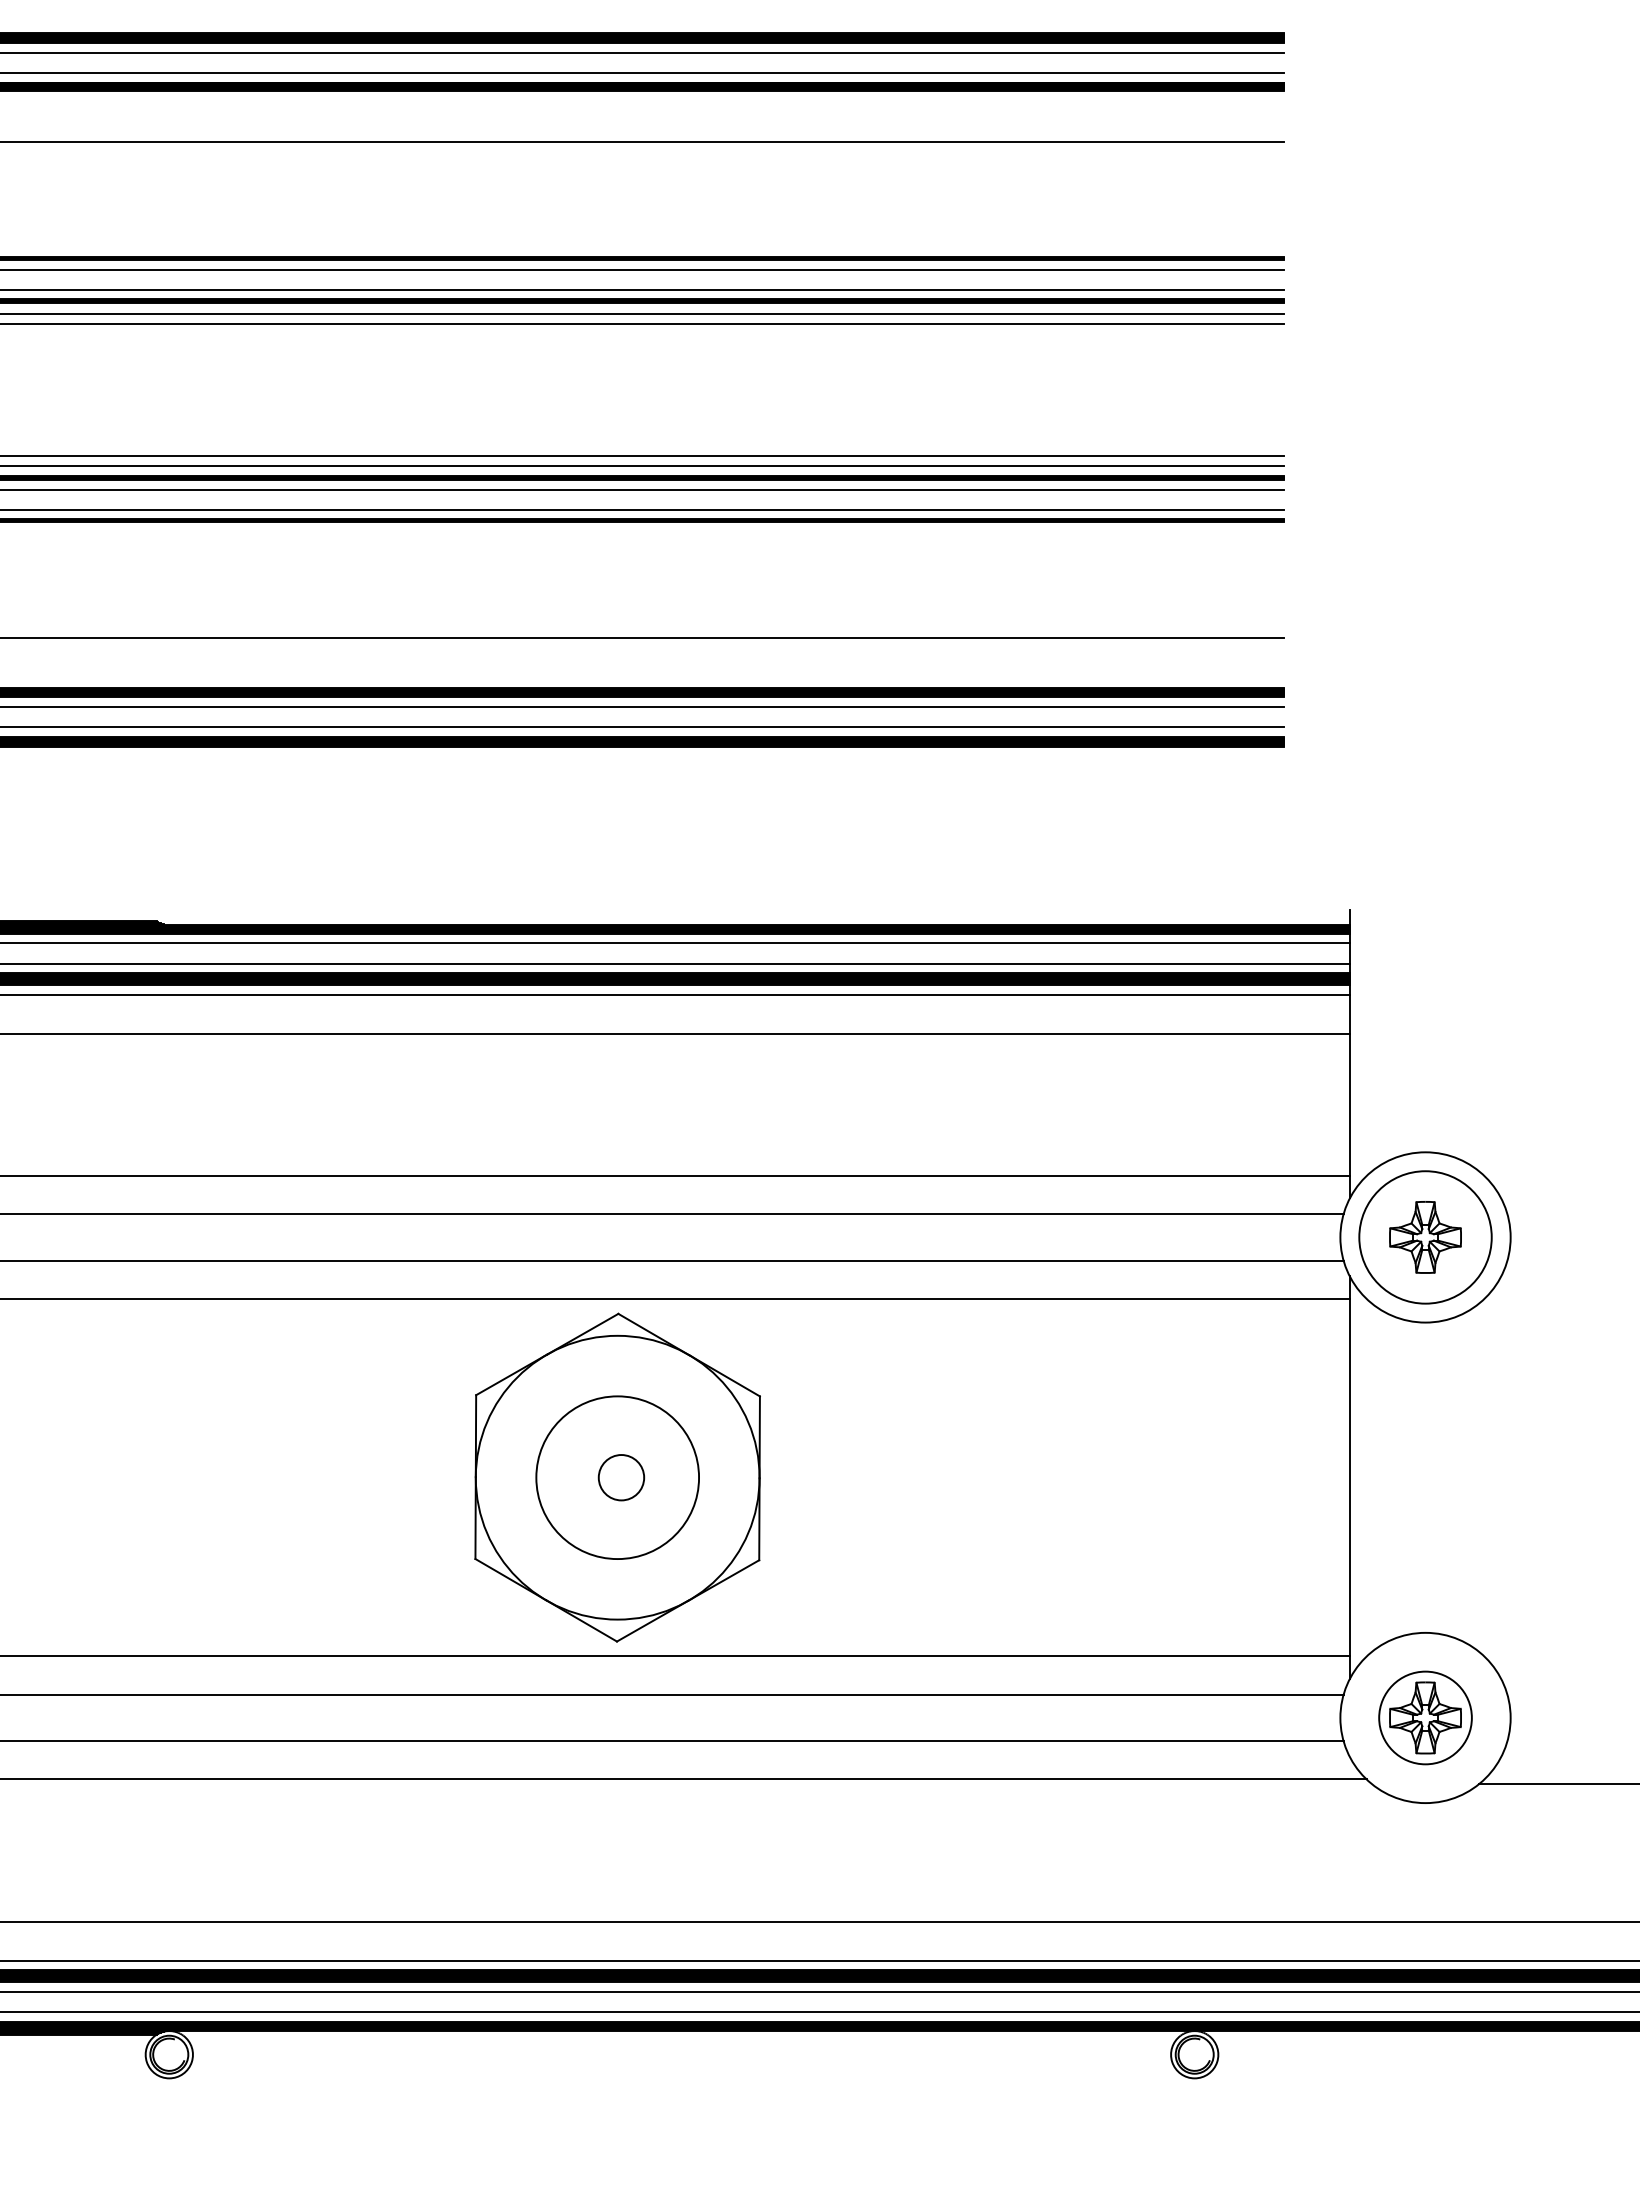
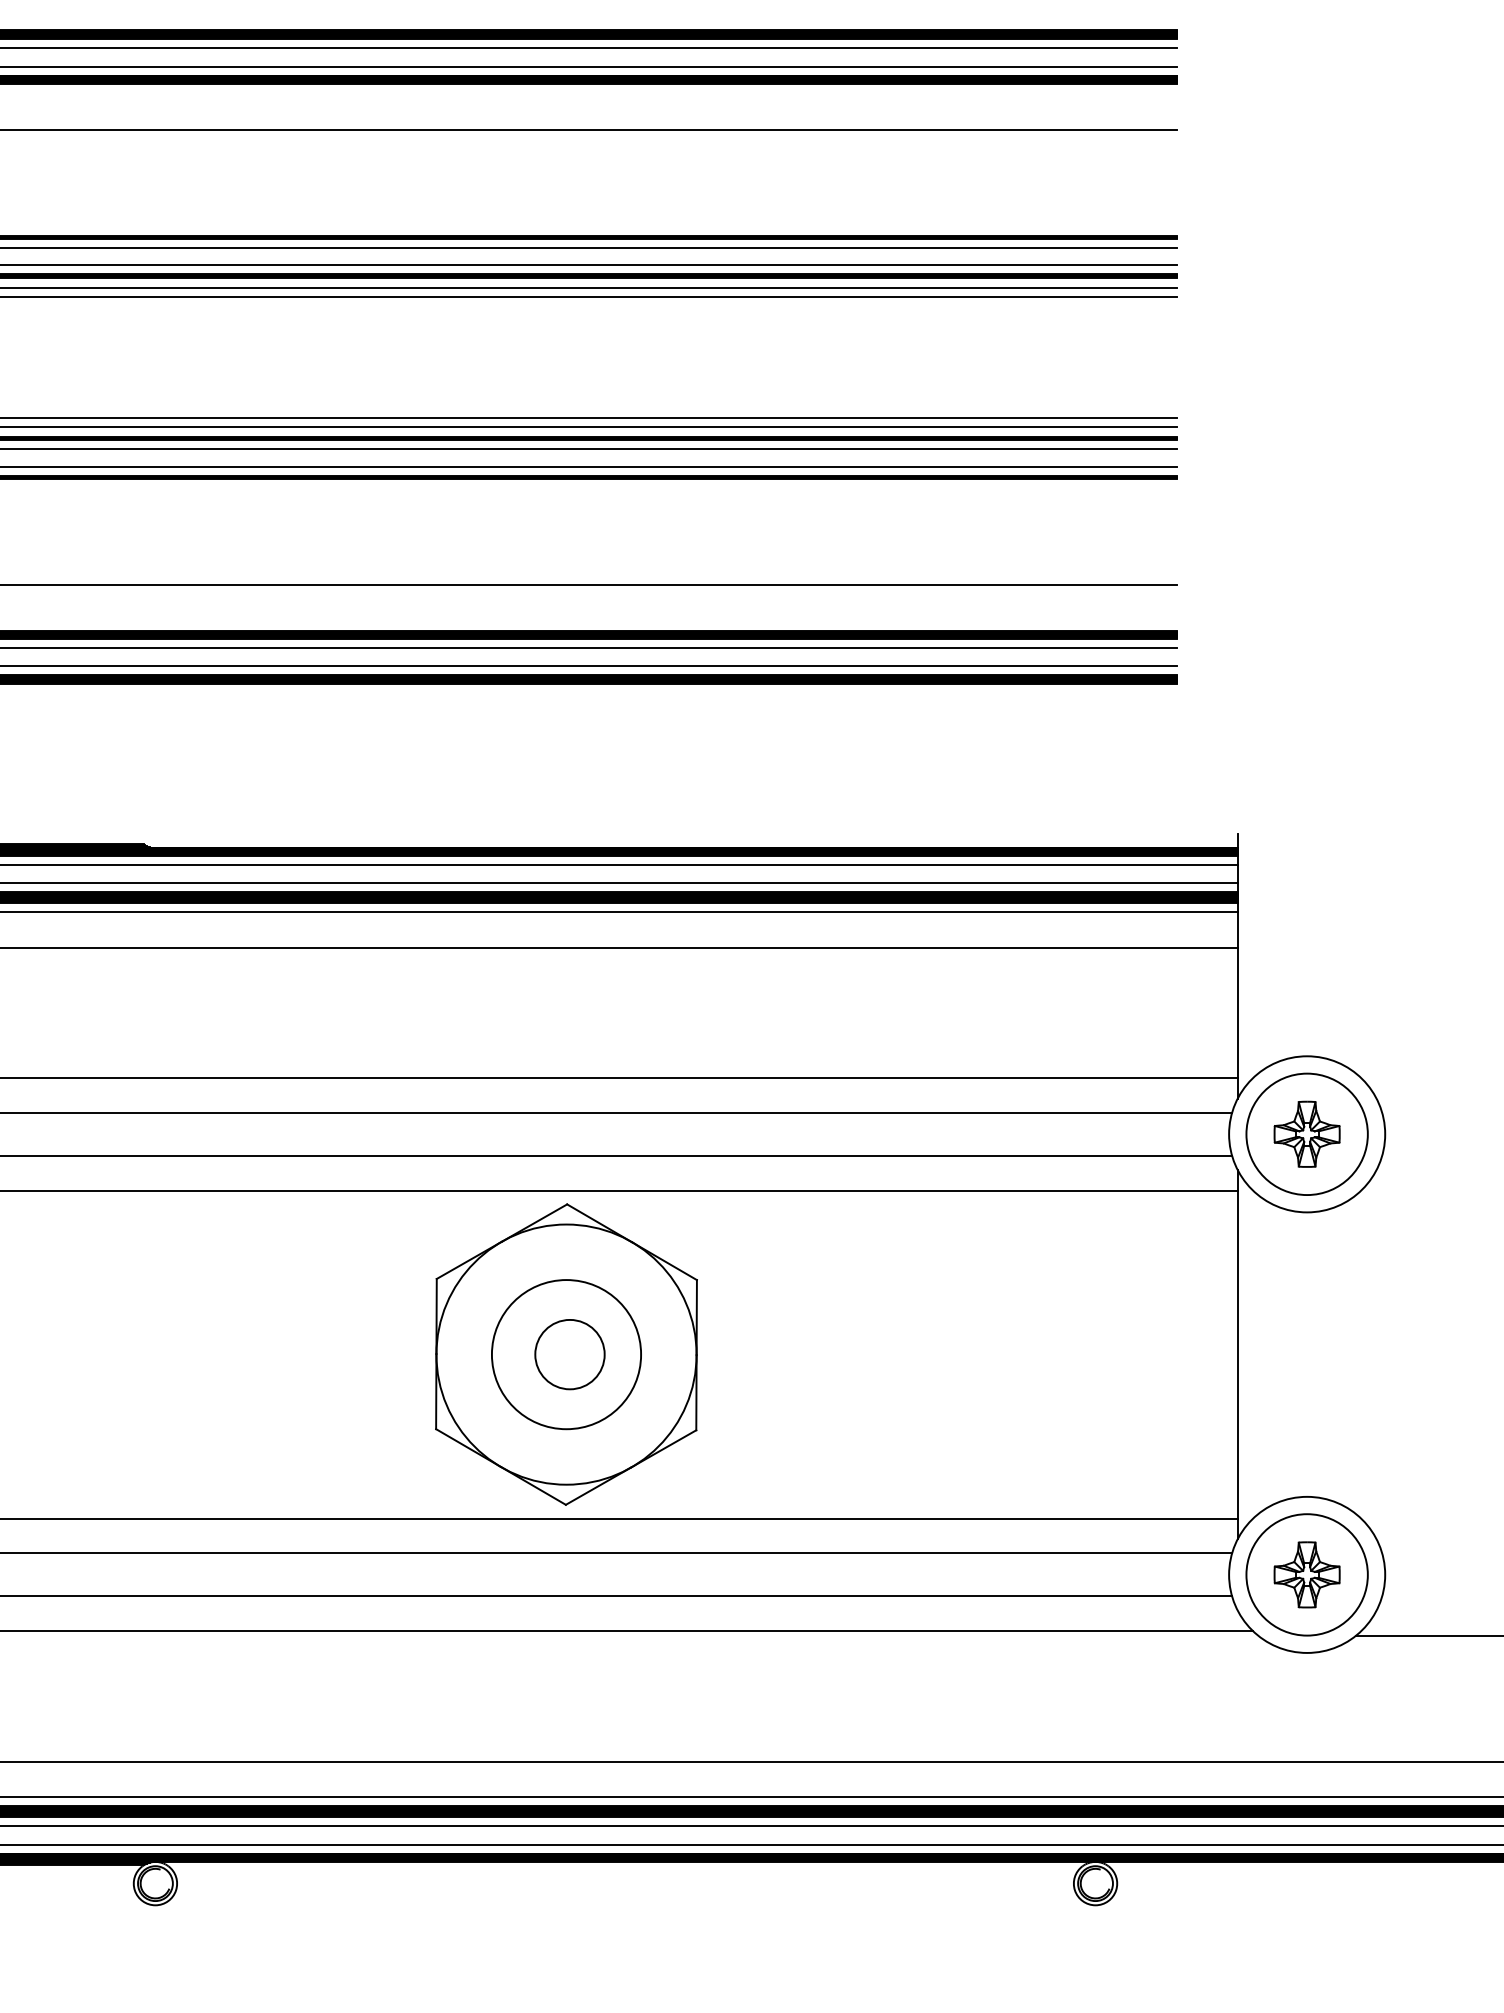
circle: (621, 1477) -> (570, 1354), size x1.67
circle: (1425, 1717) -> (1307, 1574), size x1.43

